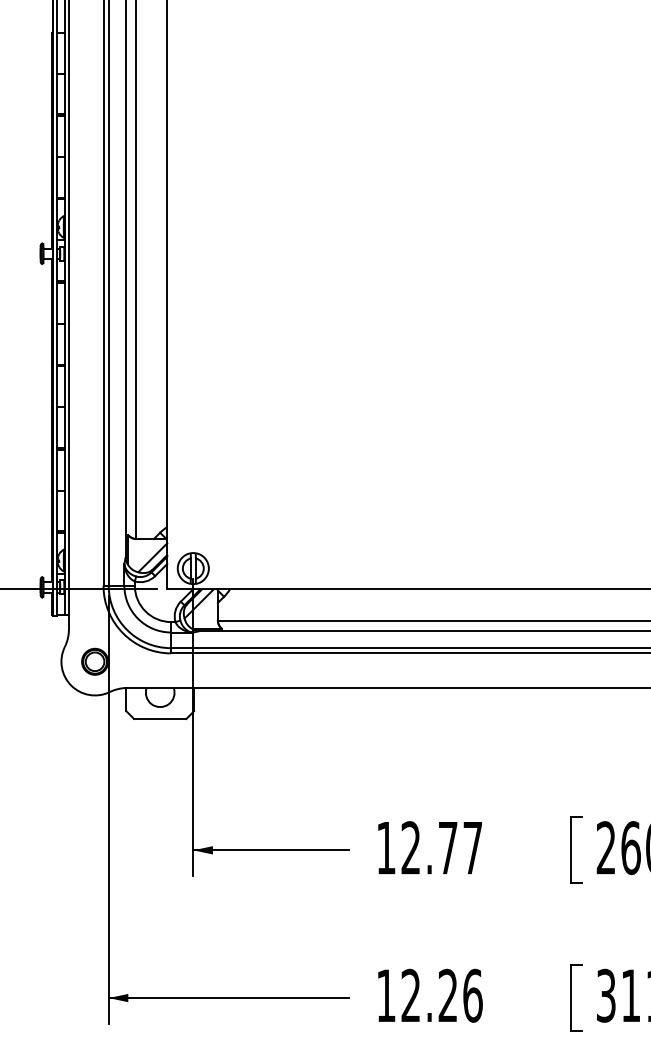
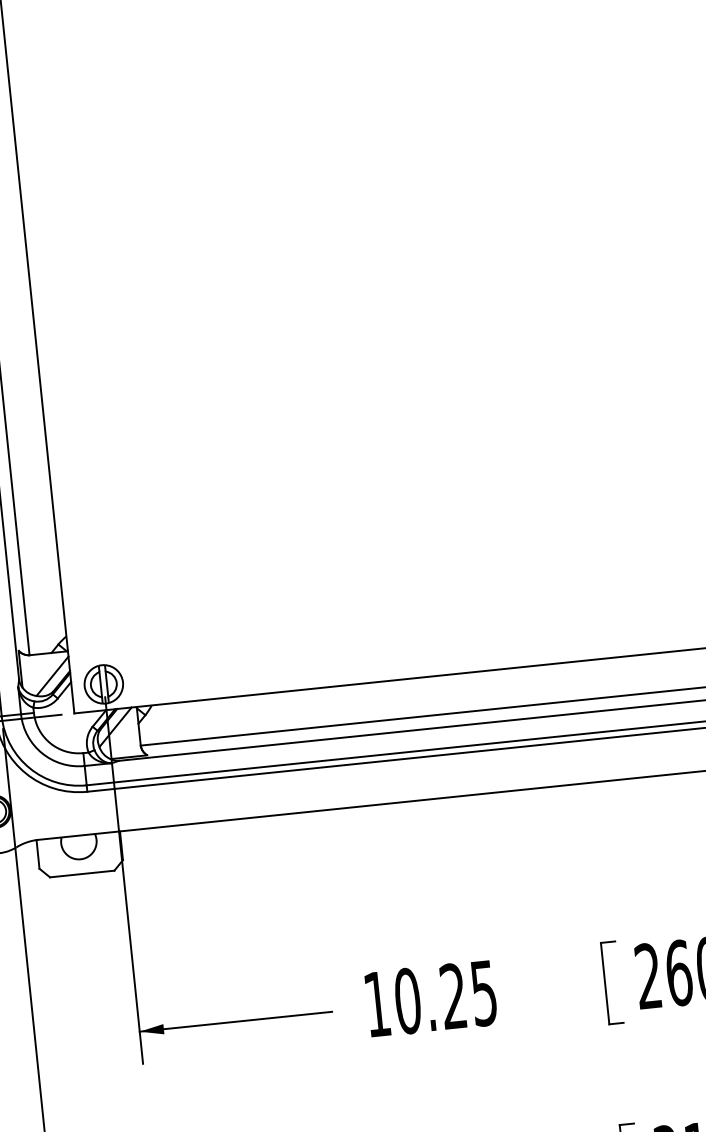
text: (441, 848) -> (445, 997), 12.77 -> 10.25

